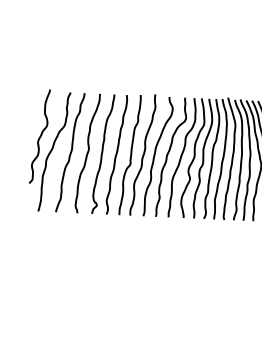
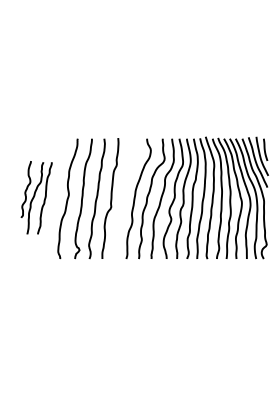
part: (56, 150) -> (36, 197), size x0.6
curve: (143, 154) -> (123, 197), removed

